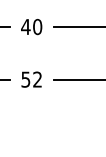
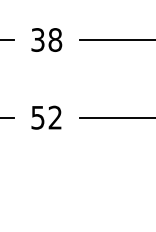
text: (31, 26) -> (46, 39), 40 -> 38

